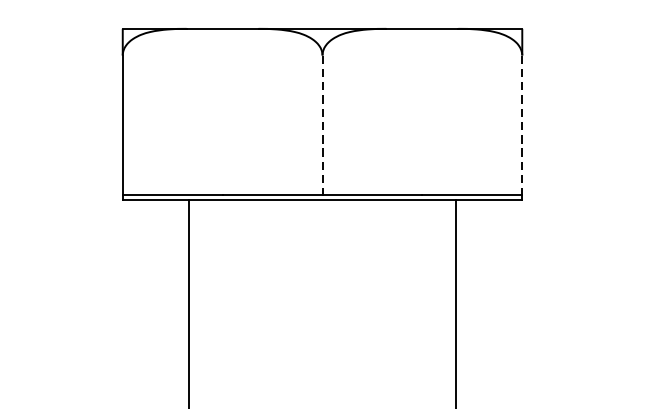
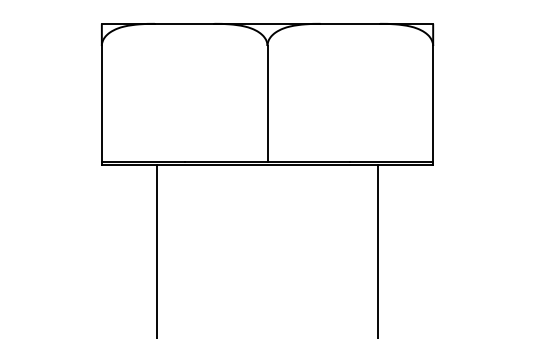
line: (322, 124) -> (267, 103), dashed -> solid
line: (522, 124) -> (433, 103), dashed -> solid

